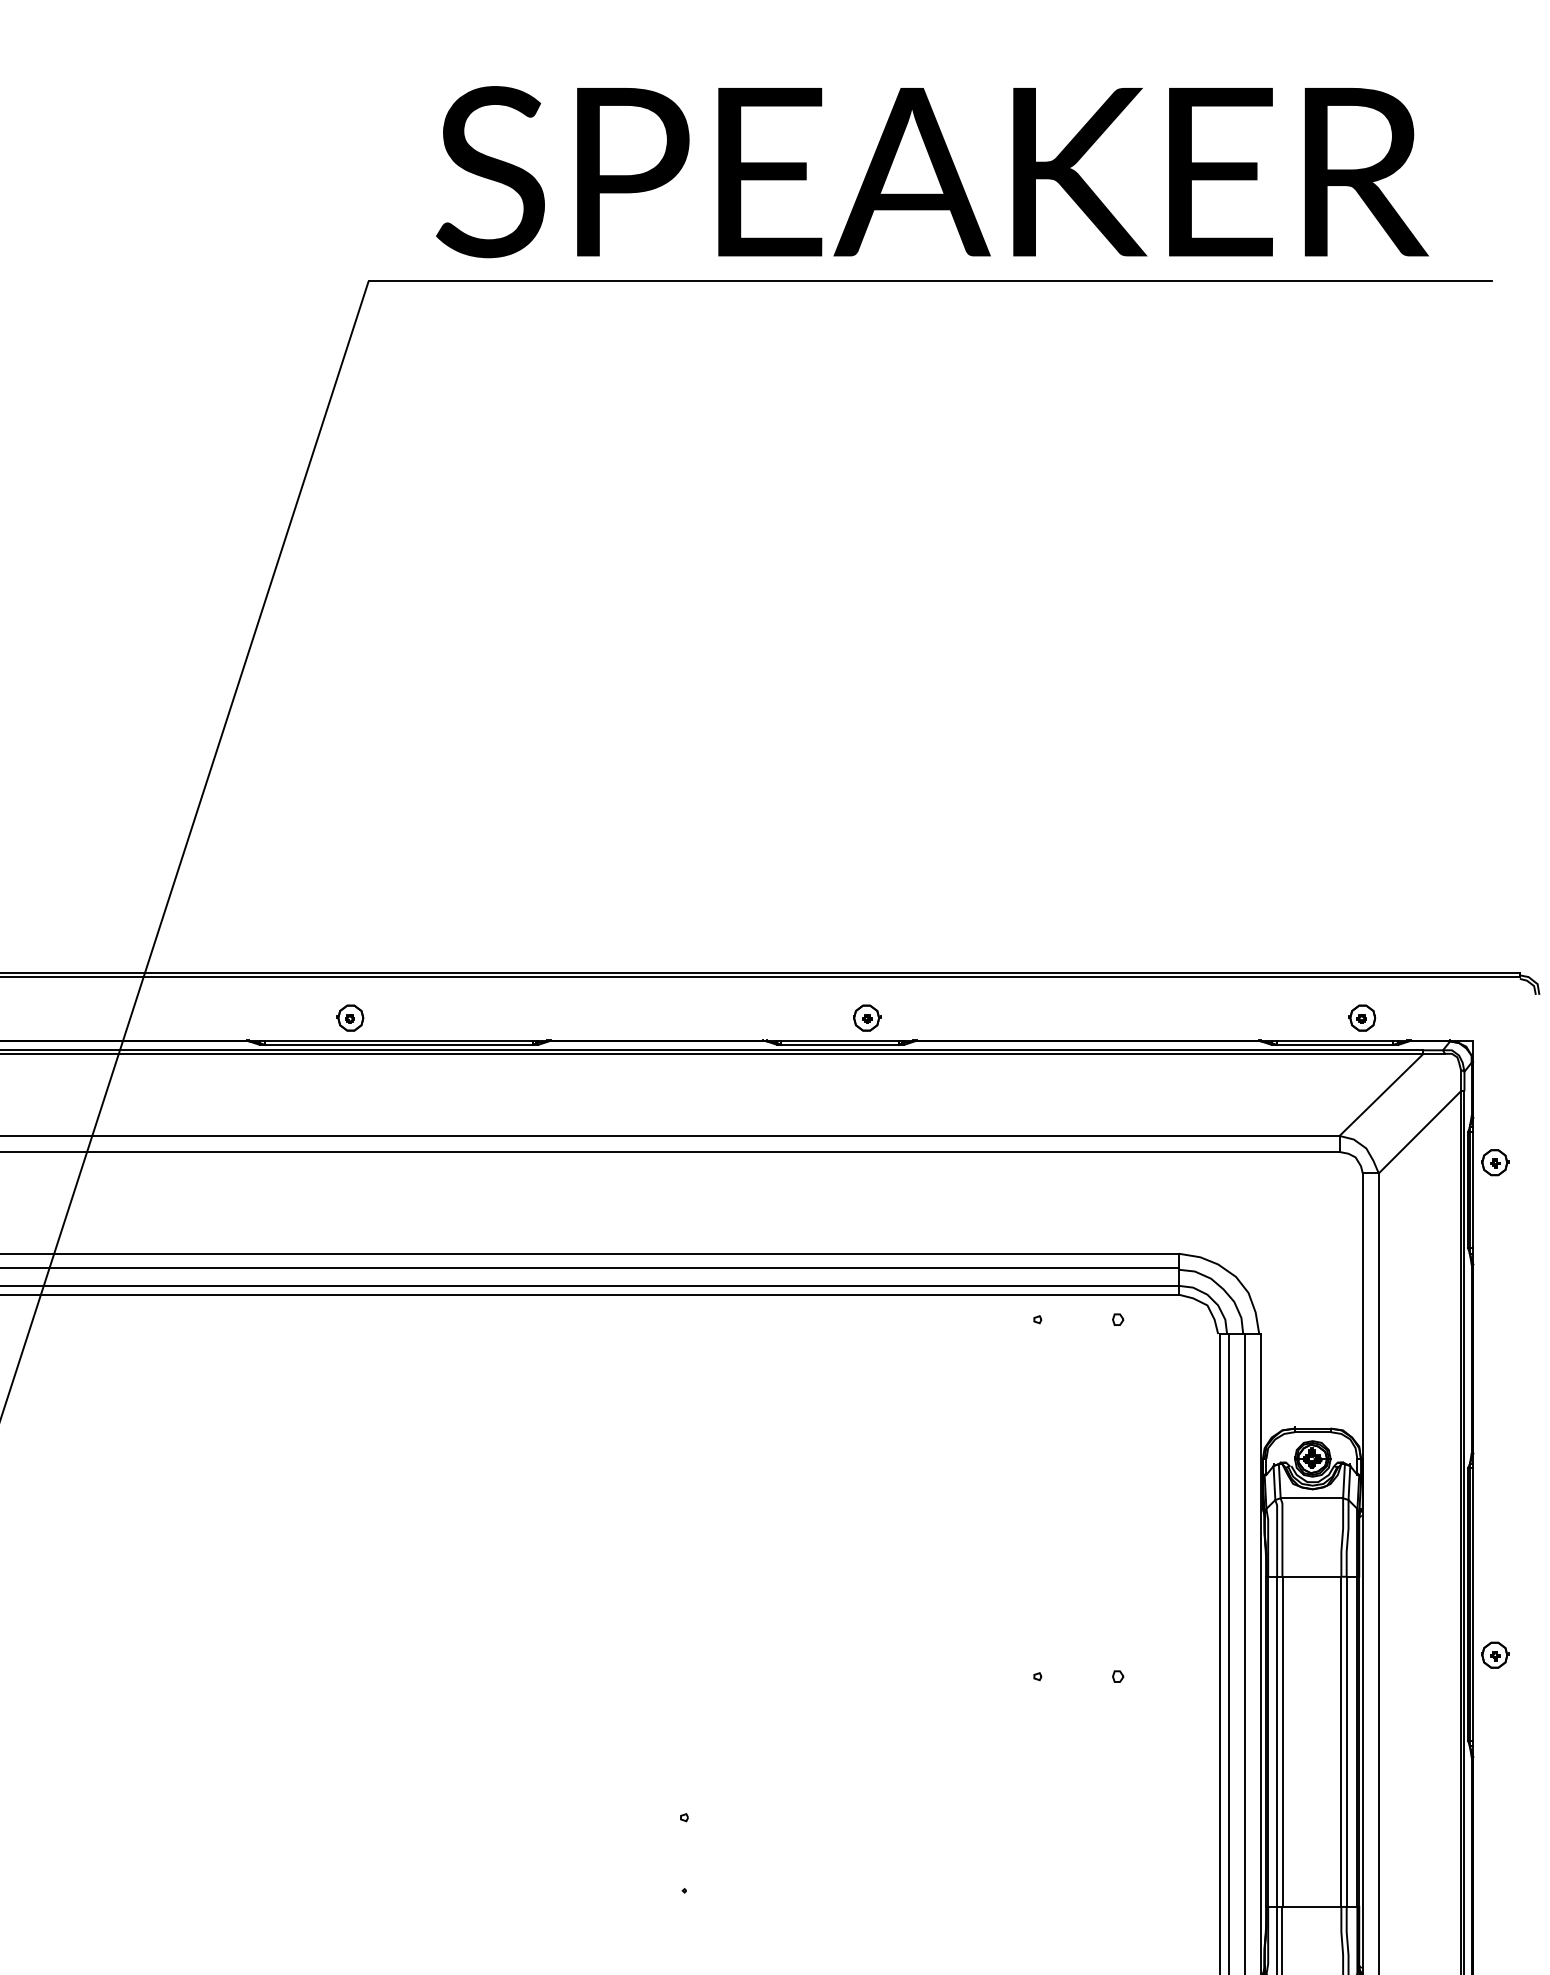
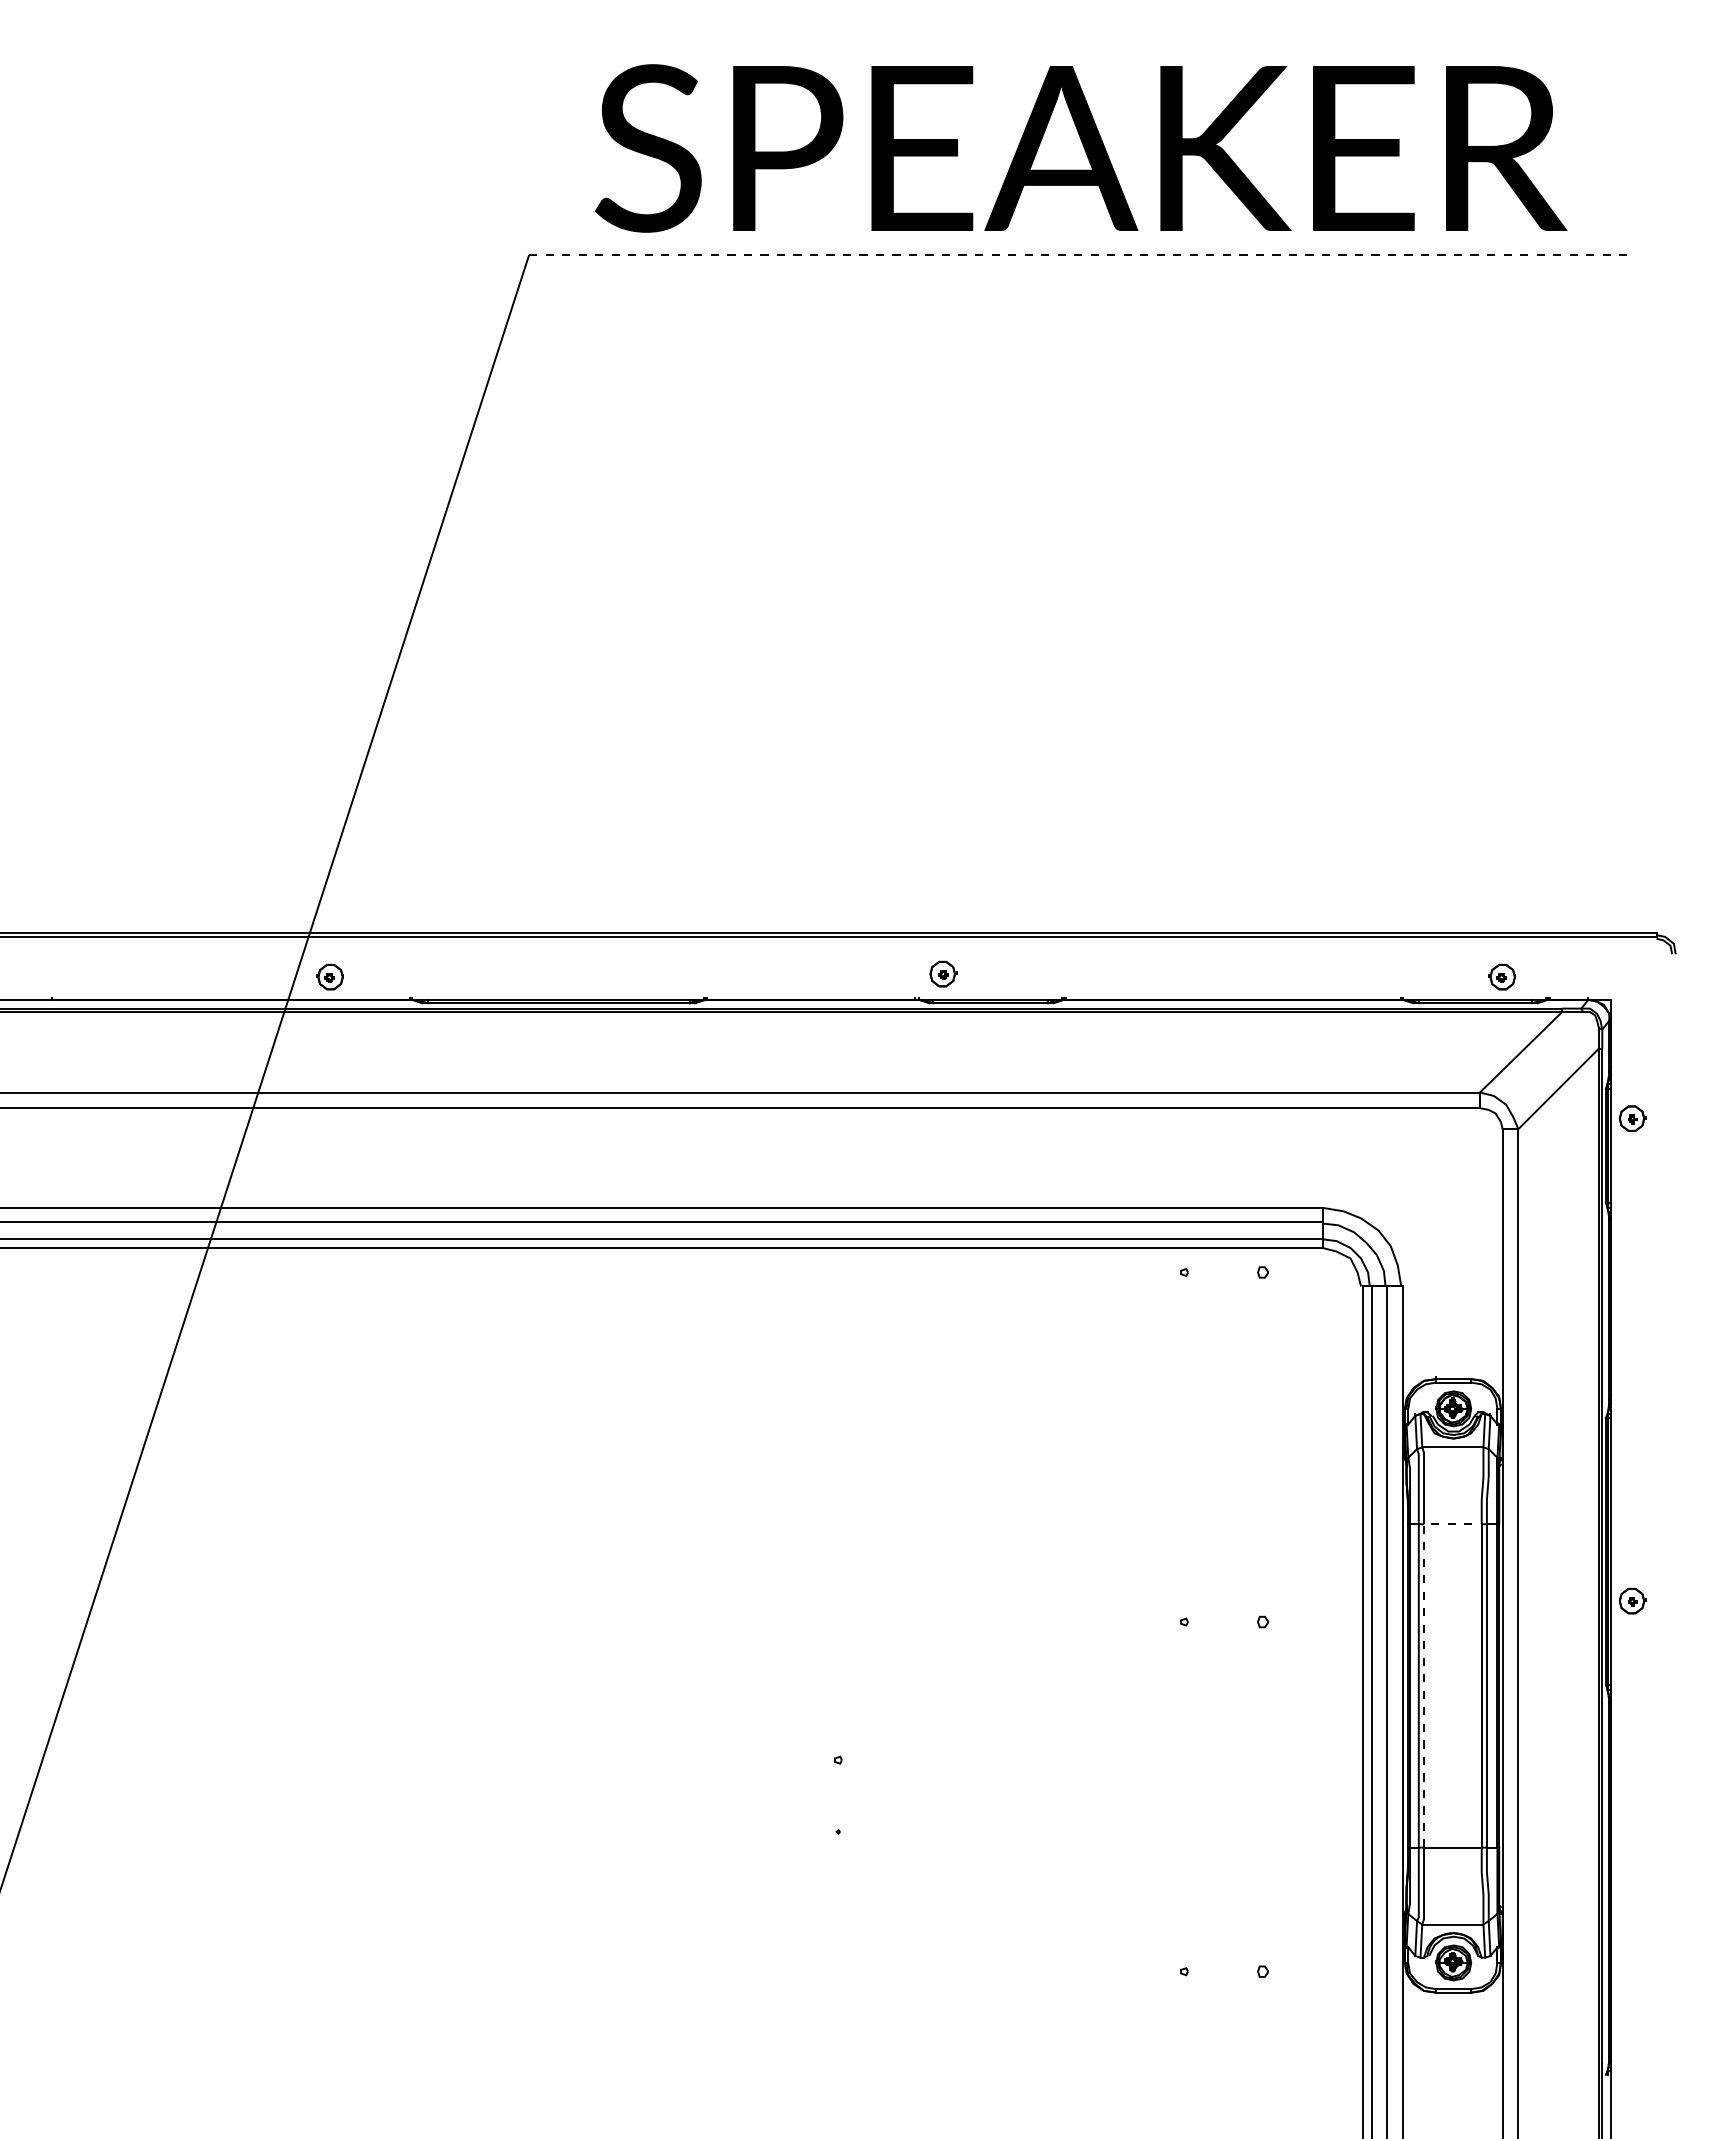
line: (930, 281) -> (1079, 255), solid -> dashed
part: (349, 1017) -> (329, 976), moved
part: (867, 1017) -> (943, 973), moved
line: (1282, 1710) -> (1424, 1655), solid -> dashed

